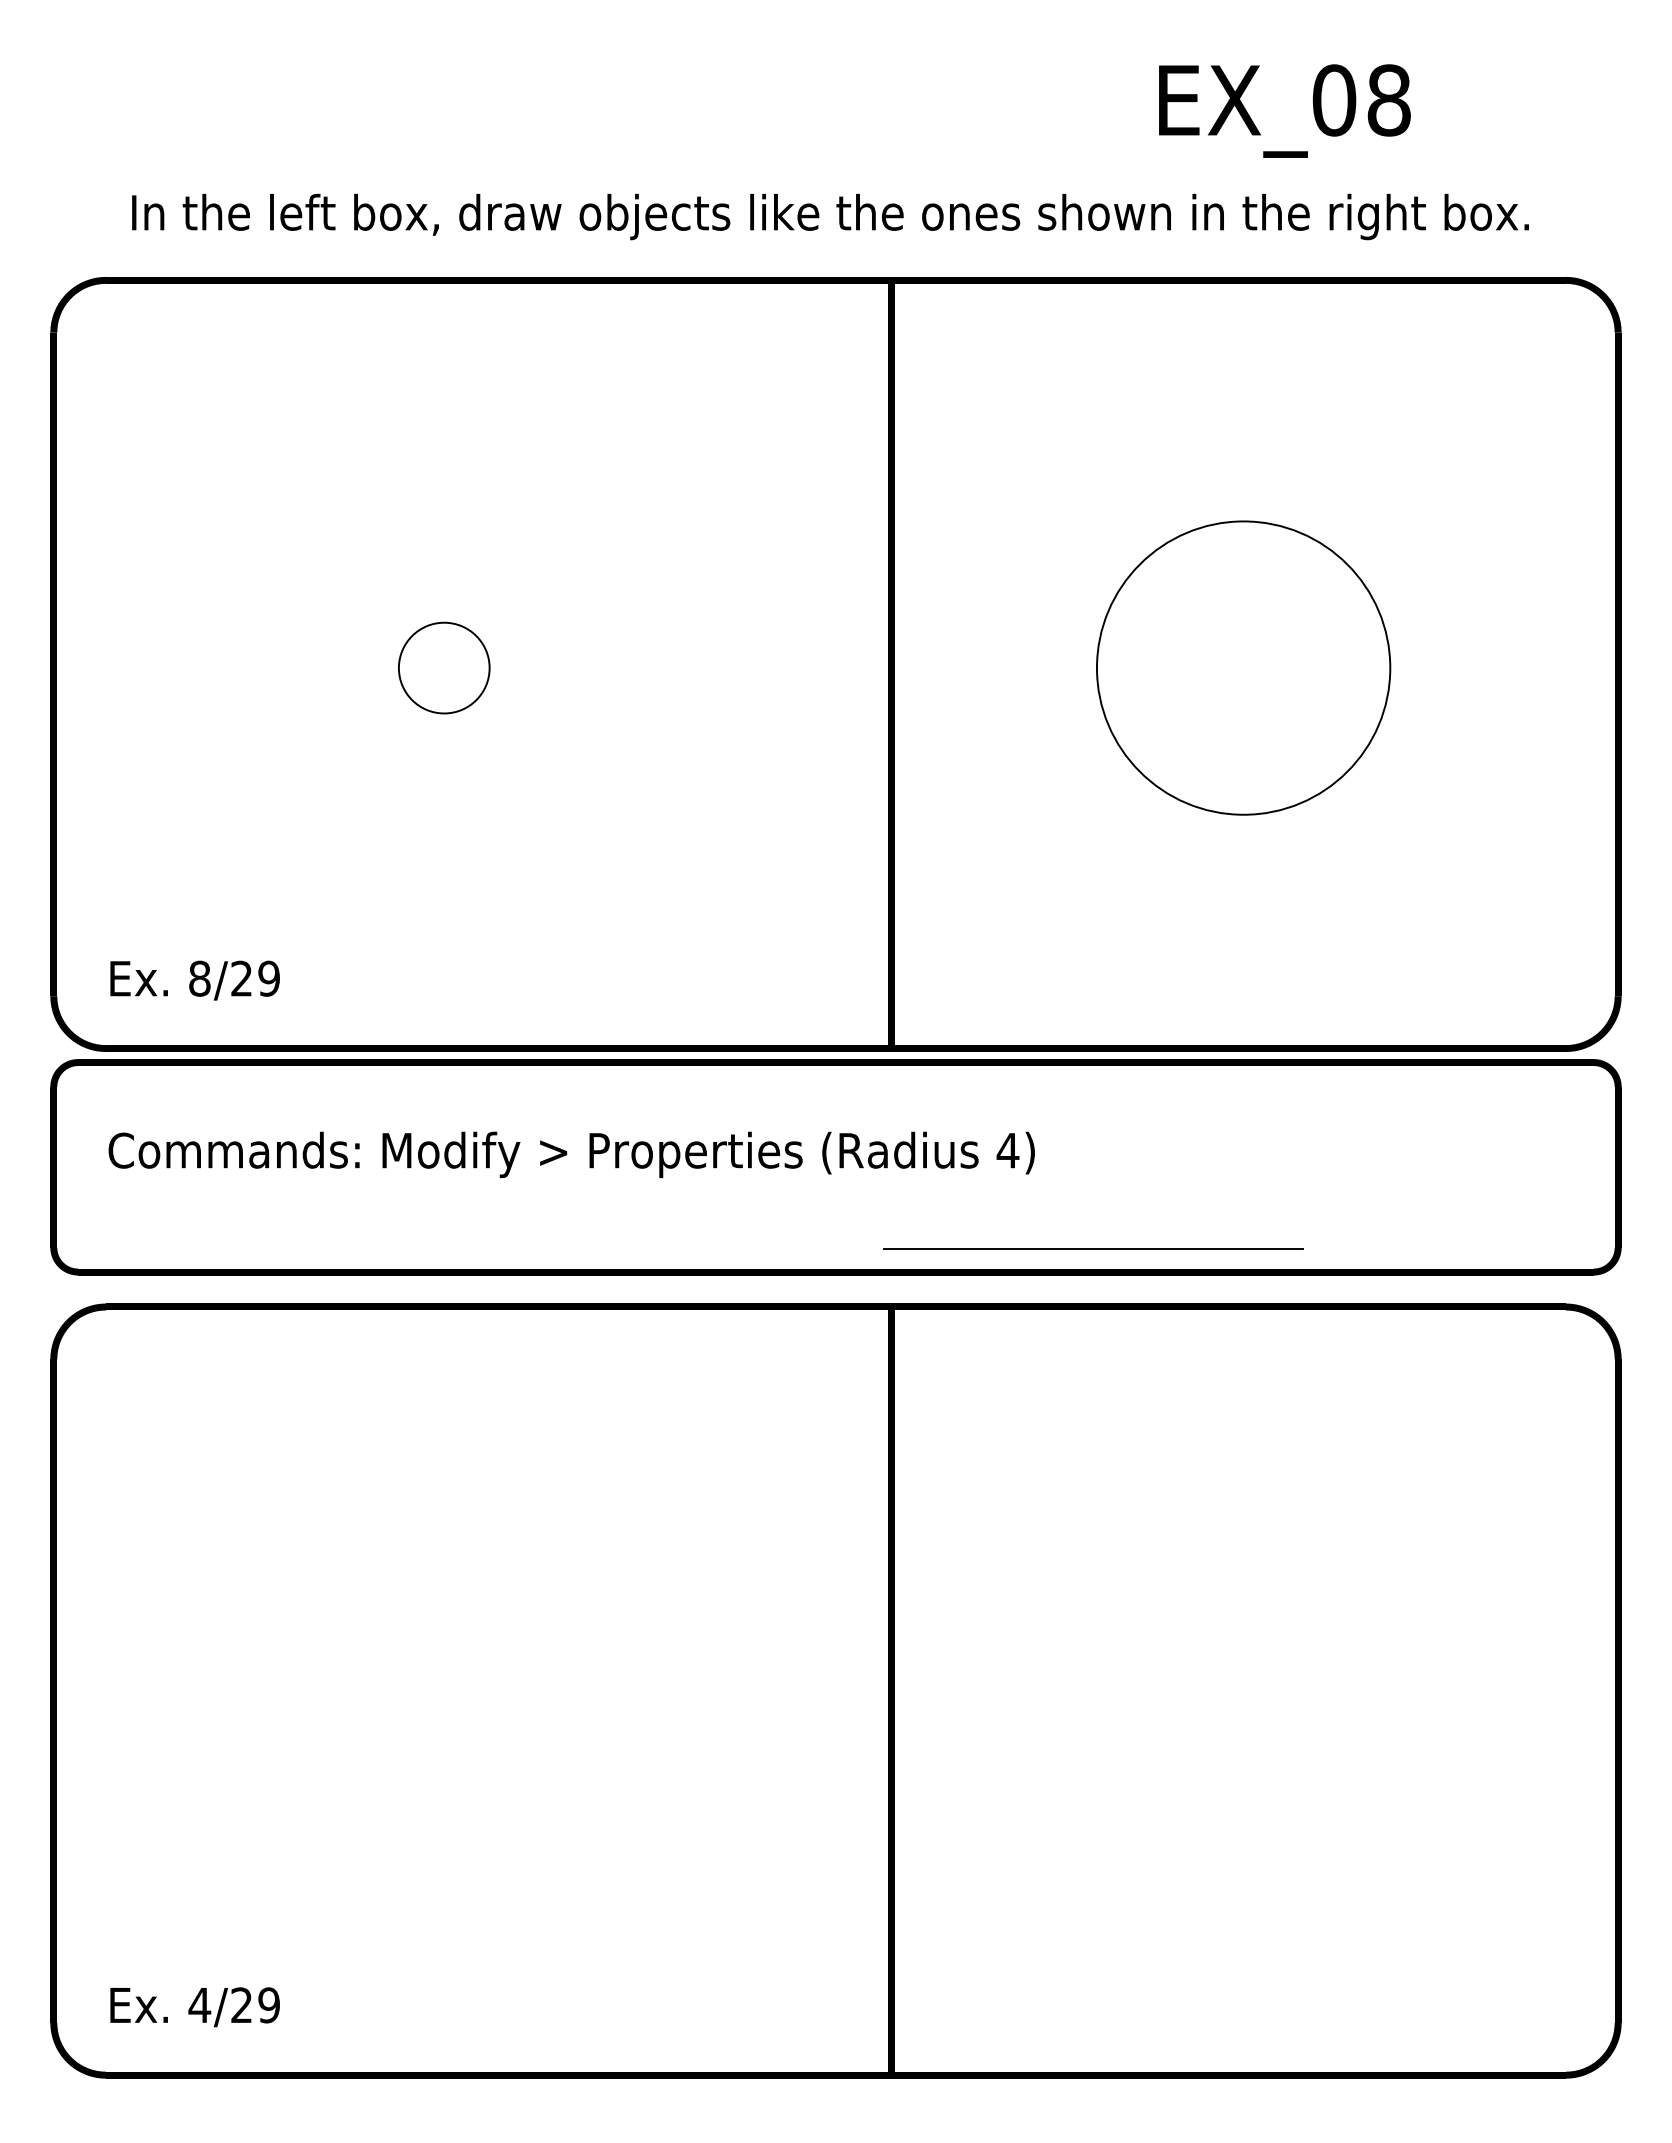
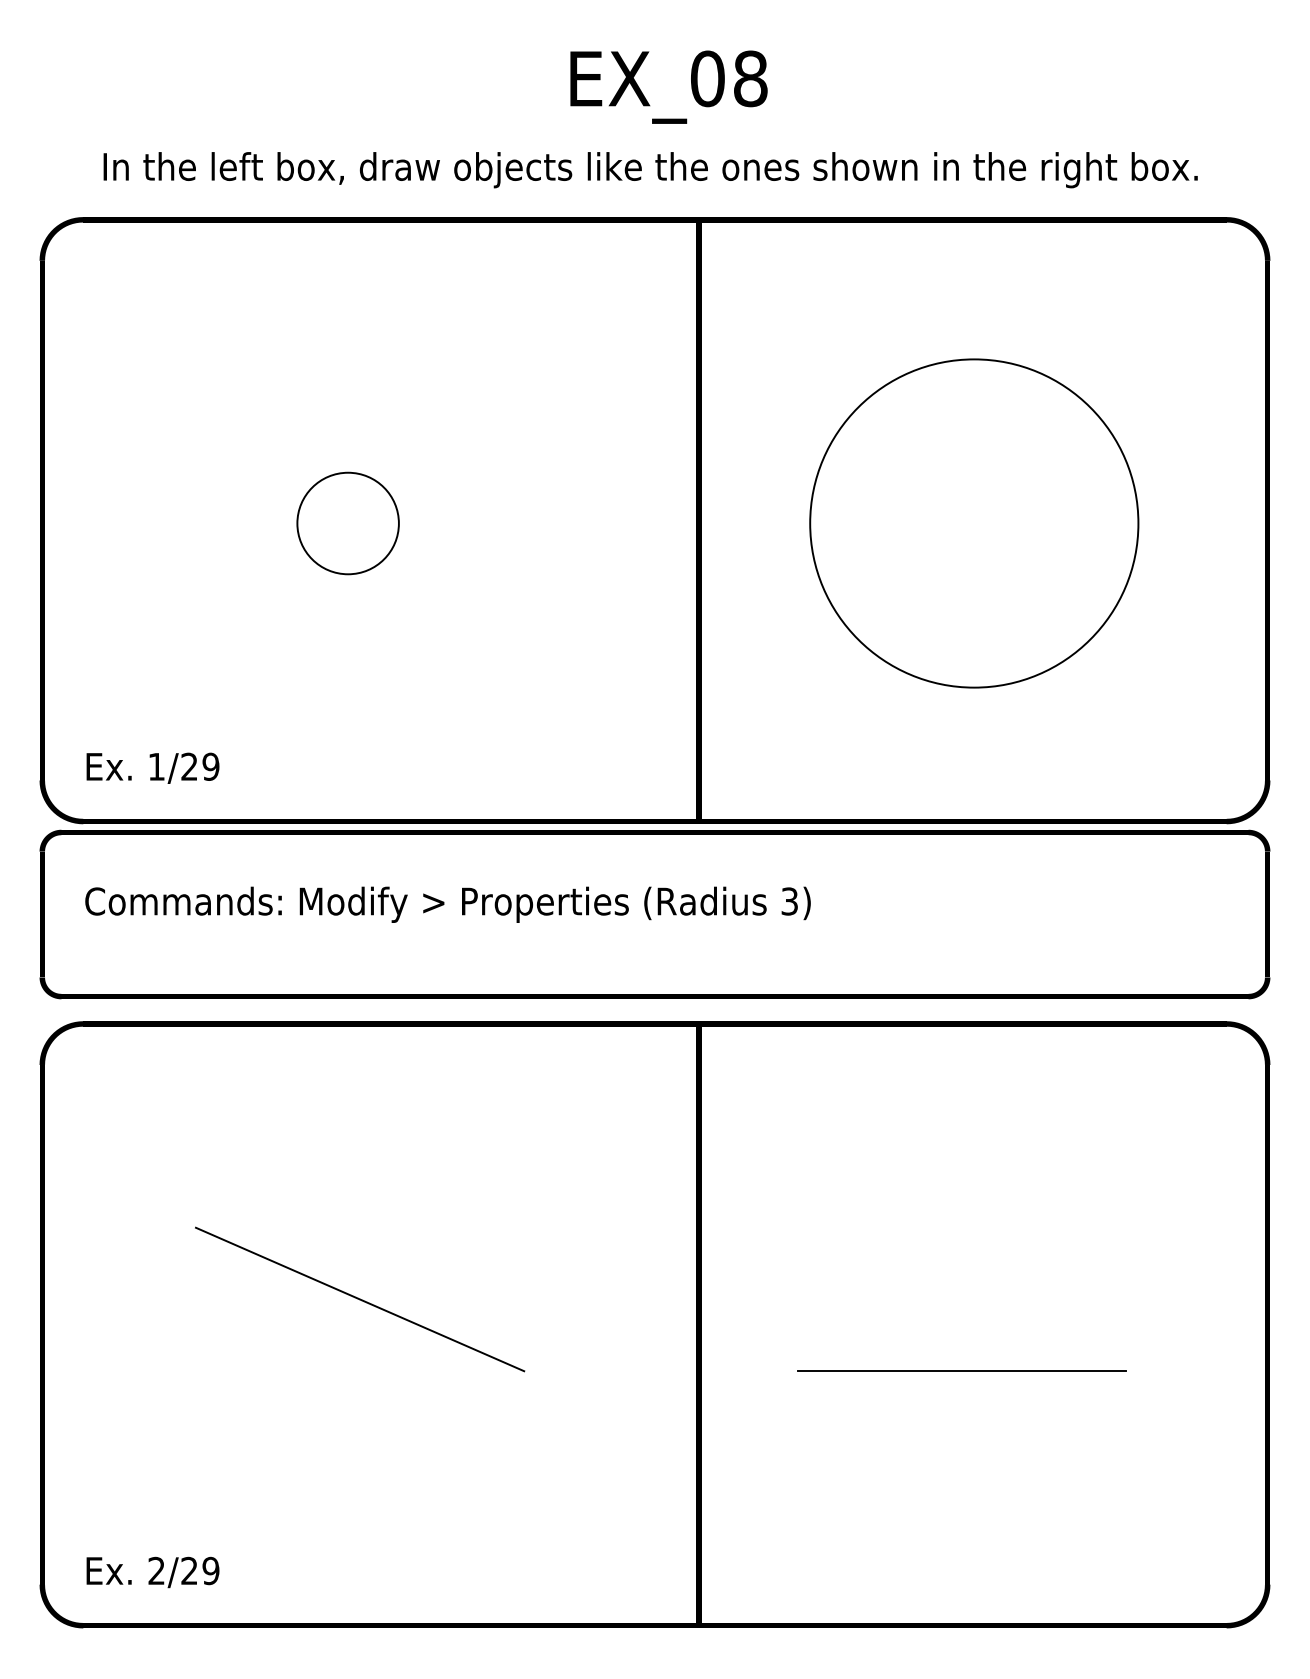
text: (1284, 110) -> (668, 86), moved
circle: (444, 667) -> (348, 523), size x1.43
circle: (1243, 667) -> (974, 523), size x1.43
text: (199, 978) -> (156, 766), 8/29 -> 1/29
text: (1007, 1150) -> (789, 901), 4) -> 3)
line: (1093, 1248) -> (961, 1370), moved
line: (459, 1658) -> (360, 1299), added
text: (199, 2004) -> (156, 1570), 4/29 -> 2/29

